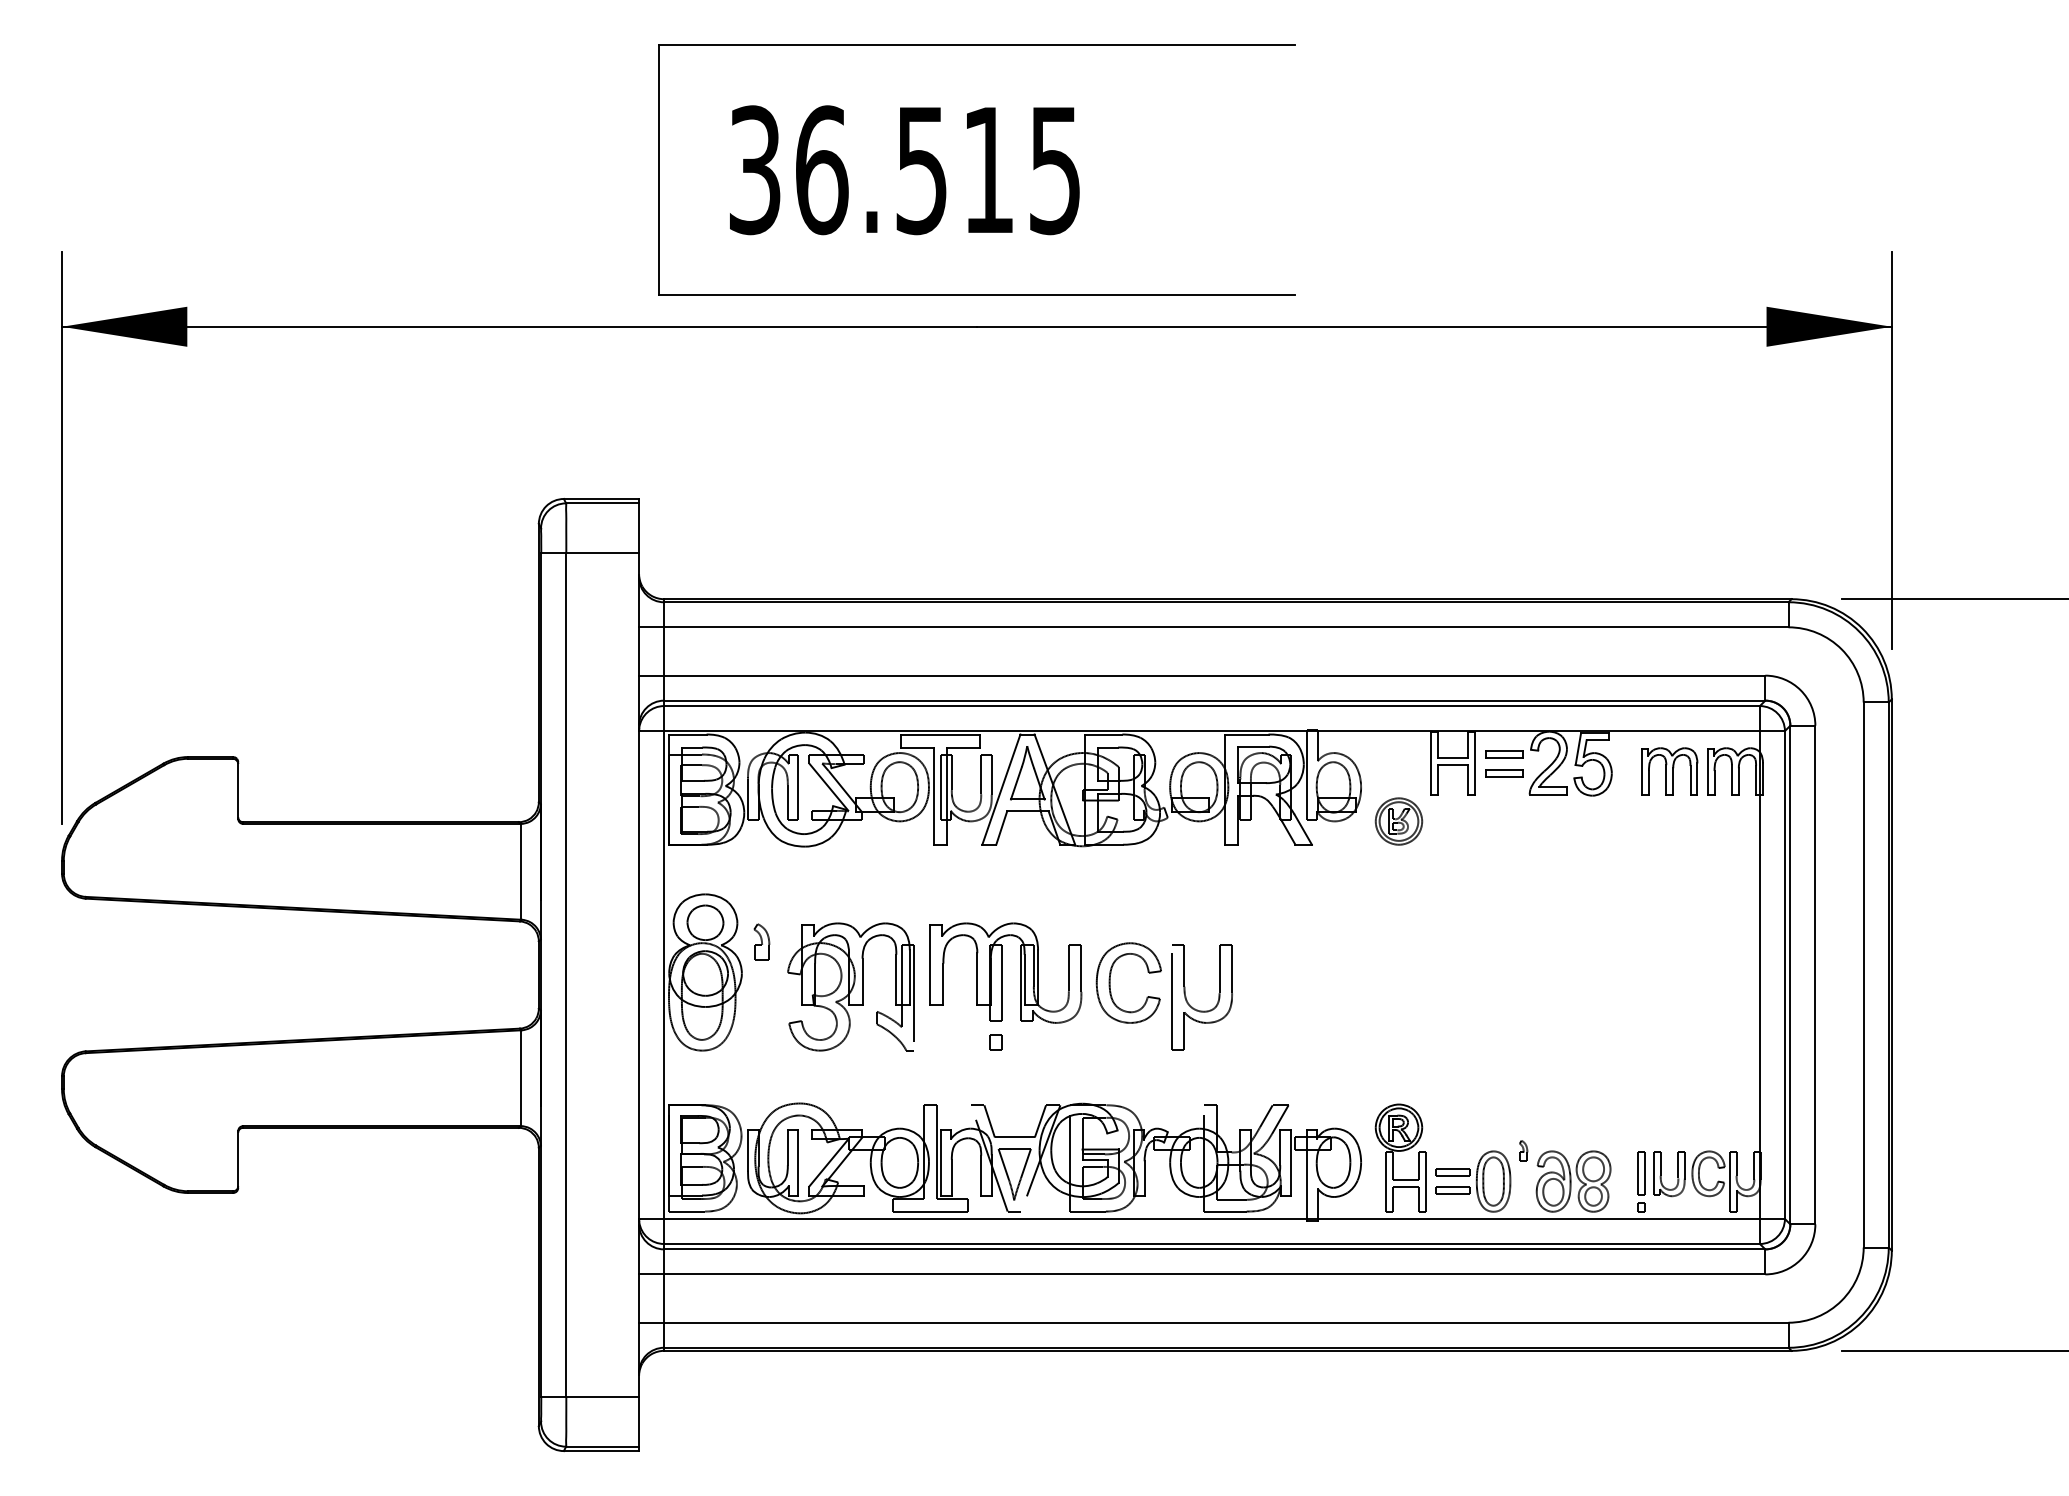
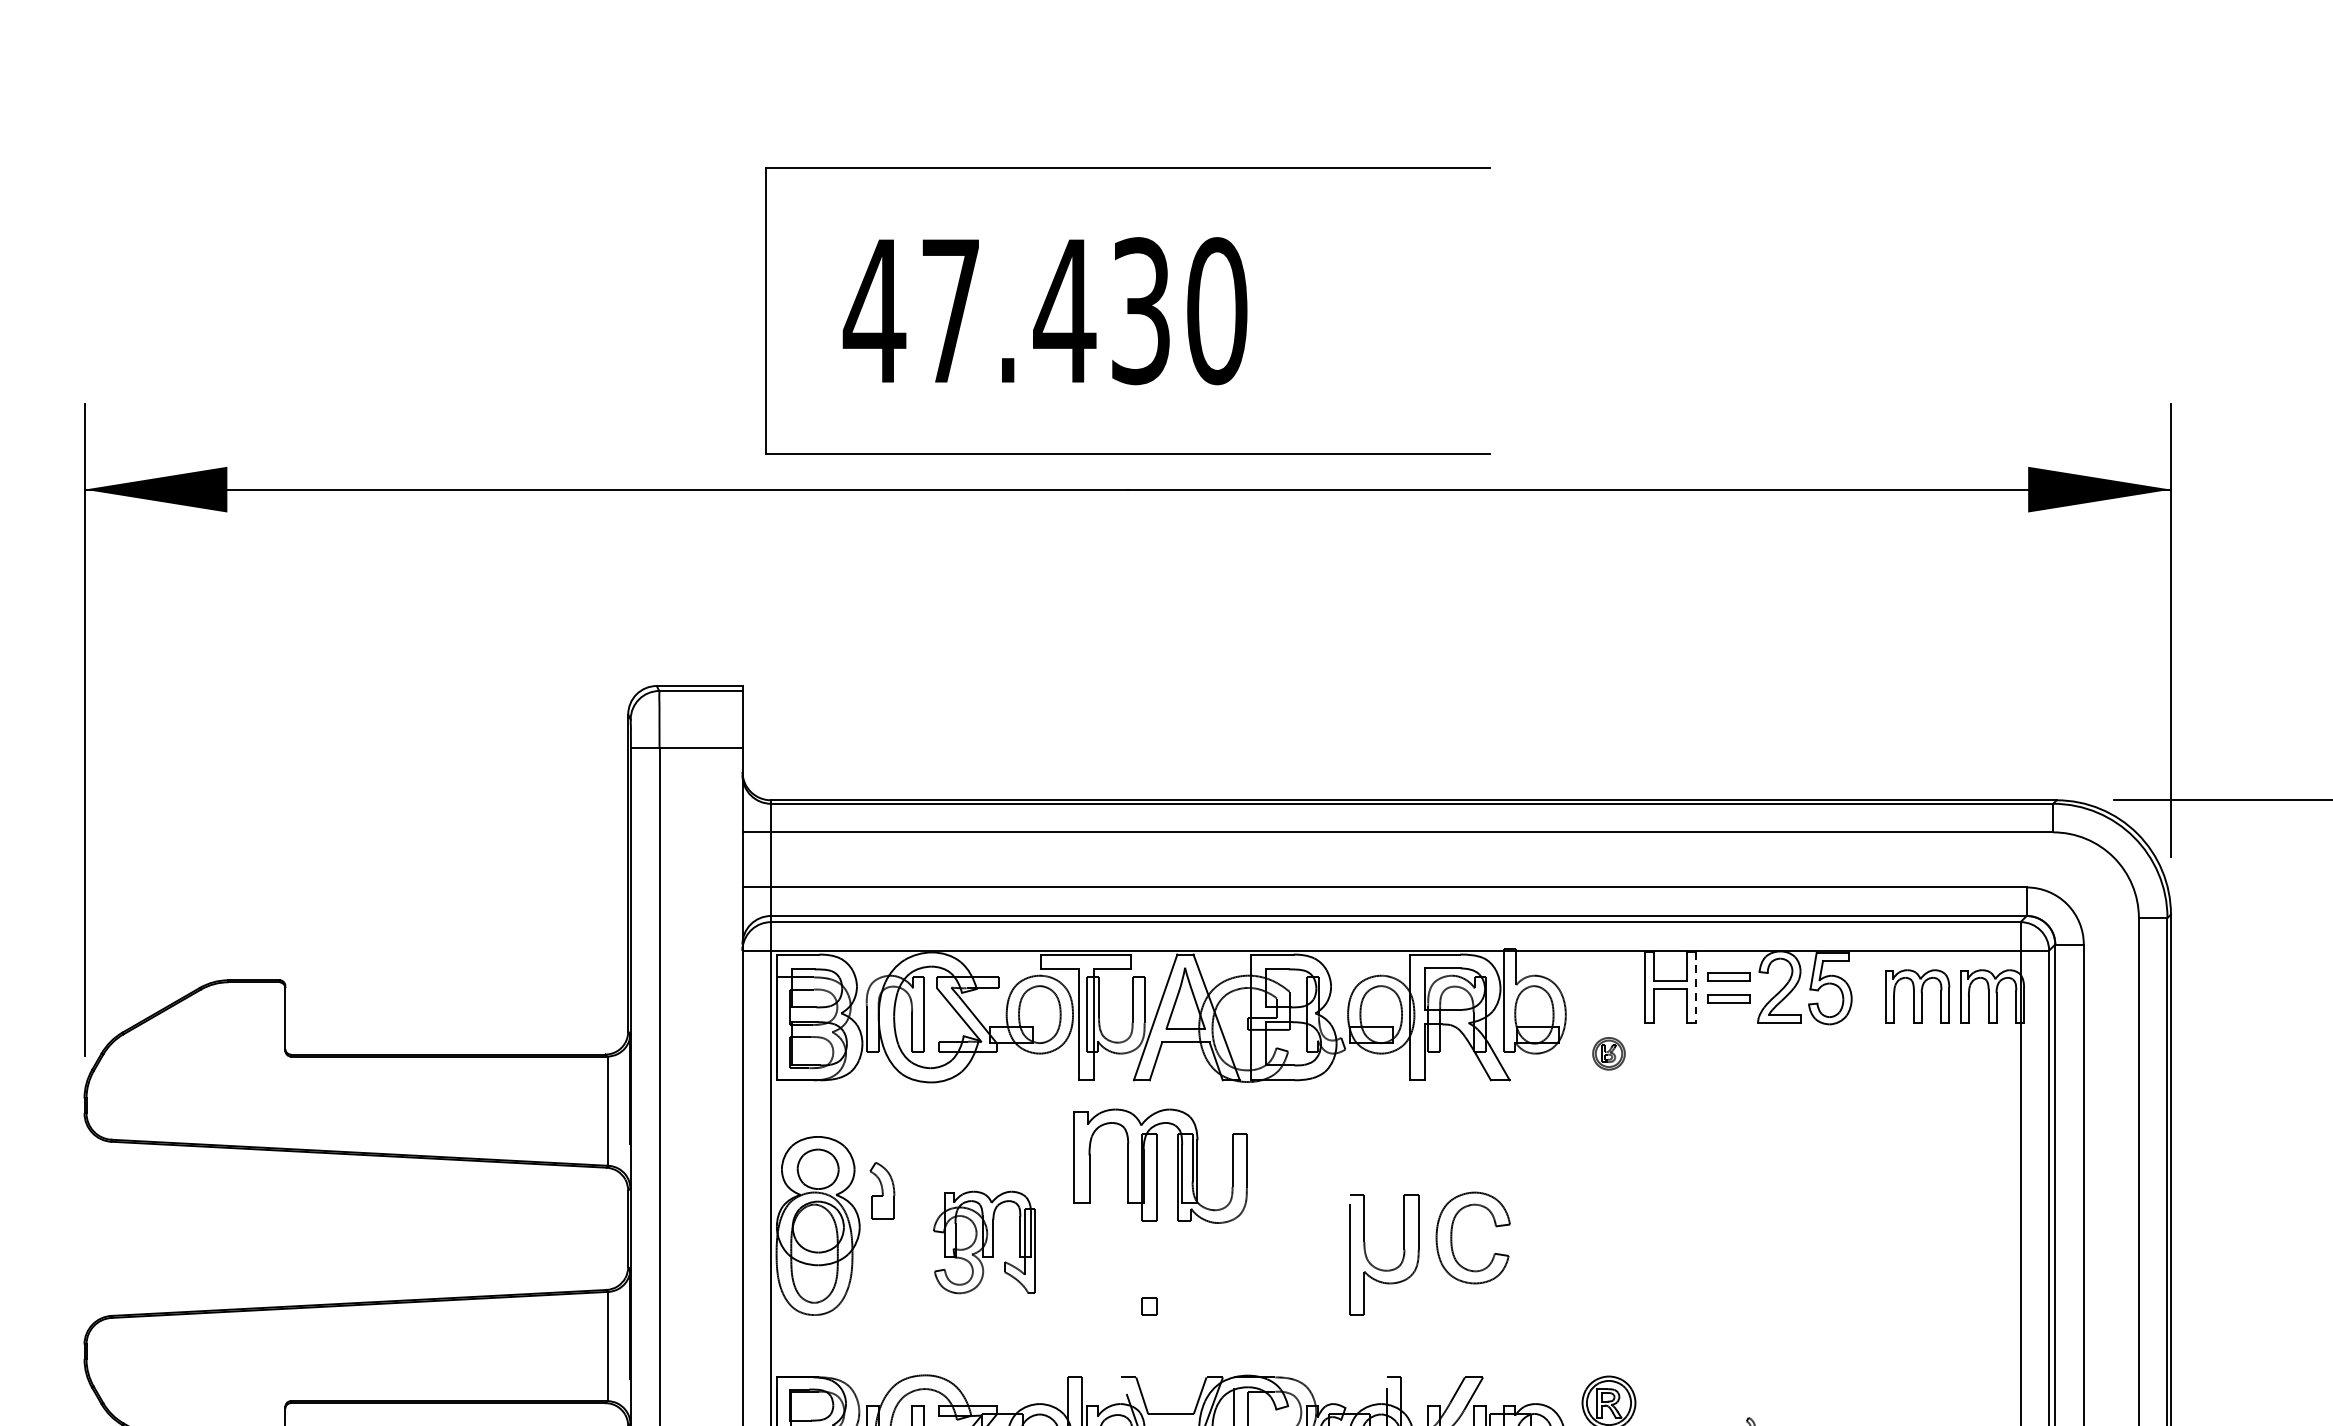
text: (904, 170) -> (1045, 311), 36.515 -> 47.430
line: (1475, 763) -> (1696, 987), solid -> dashed
part: (1398, 821) -> (1608, 1053), size x0.6
part: (761, 941) -> (882, 1190), size x1.4
part: (1005, 972) -> (1160, 1165), moved
part: (1110, 982) -> (1452, 1237), moved
part: (850, 986) -> (983, 1241), size x0.7

